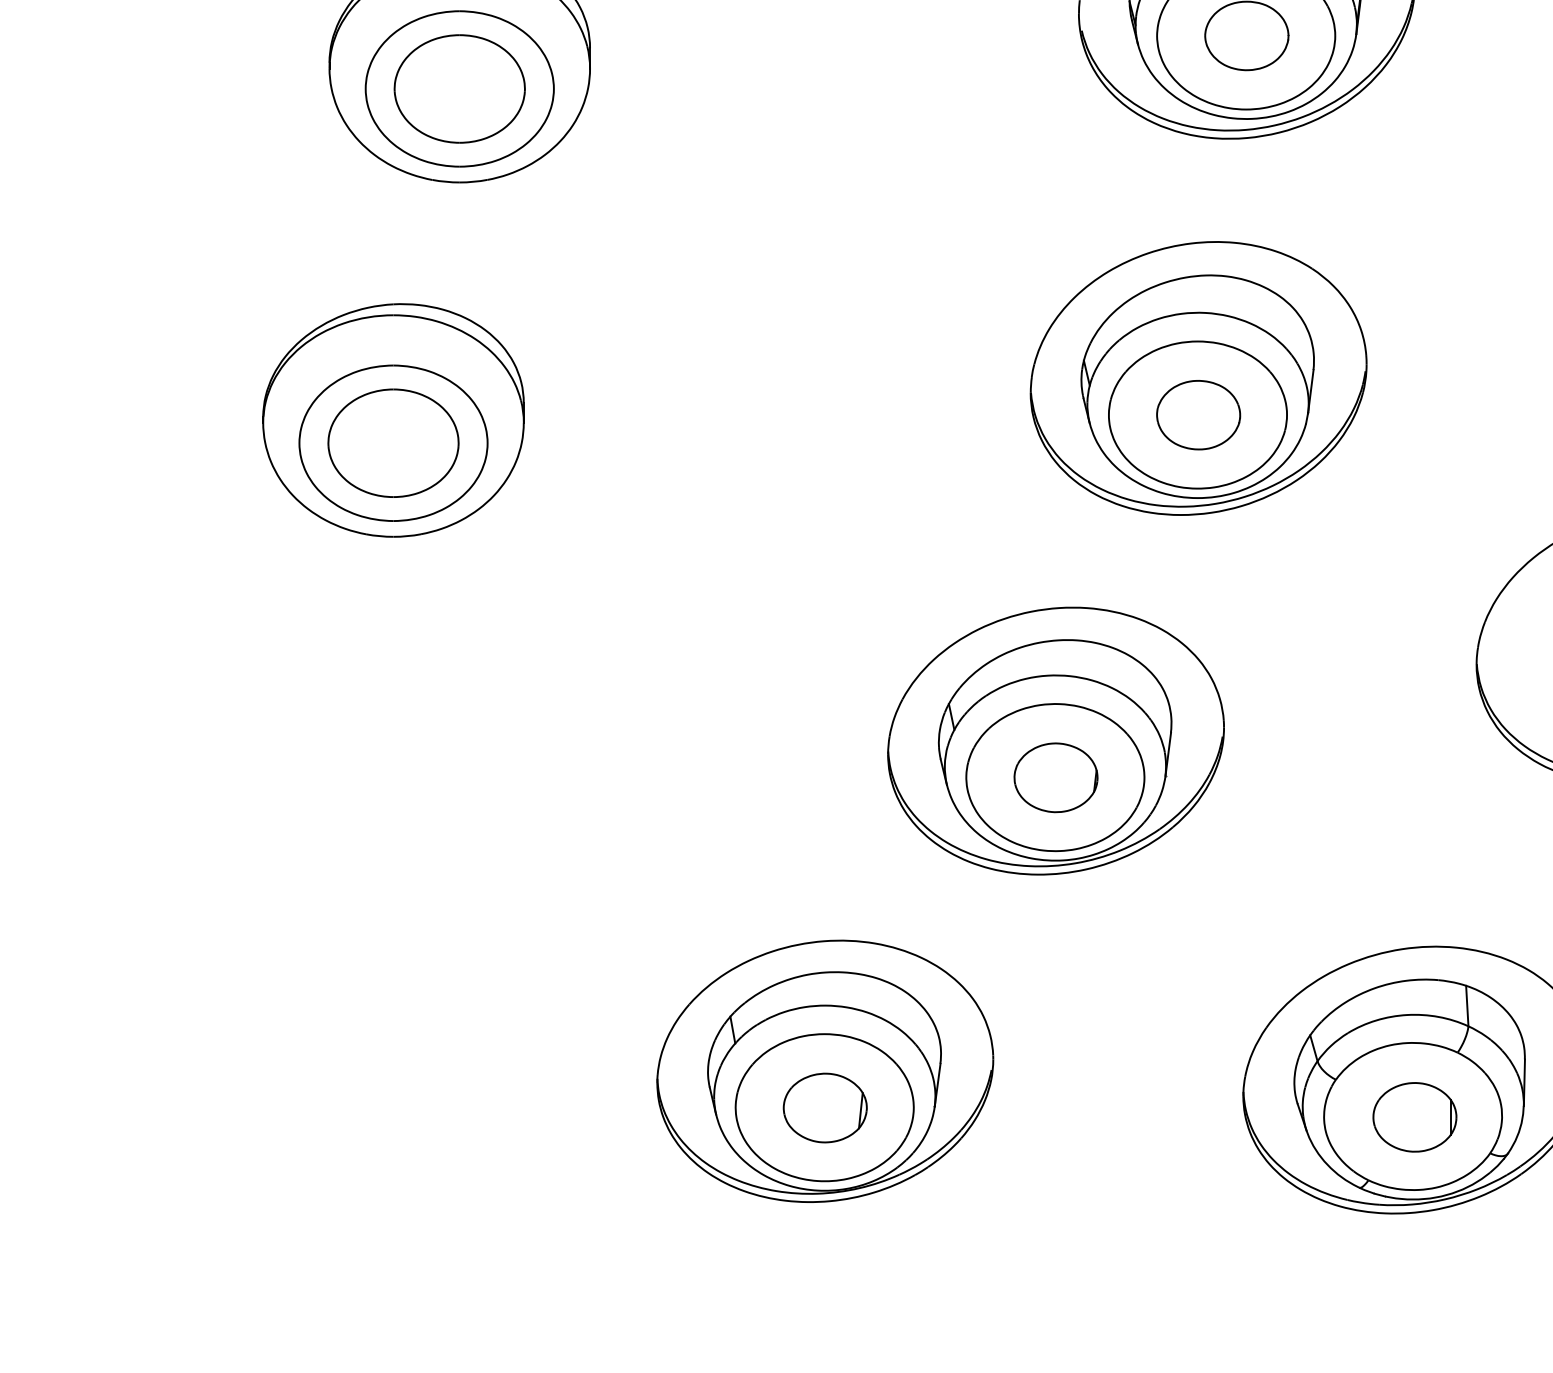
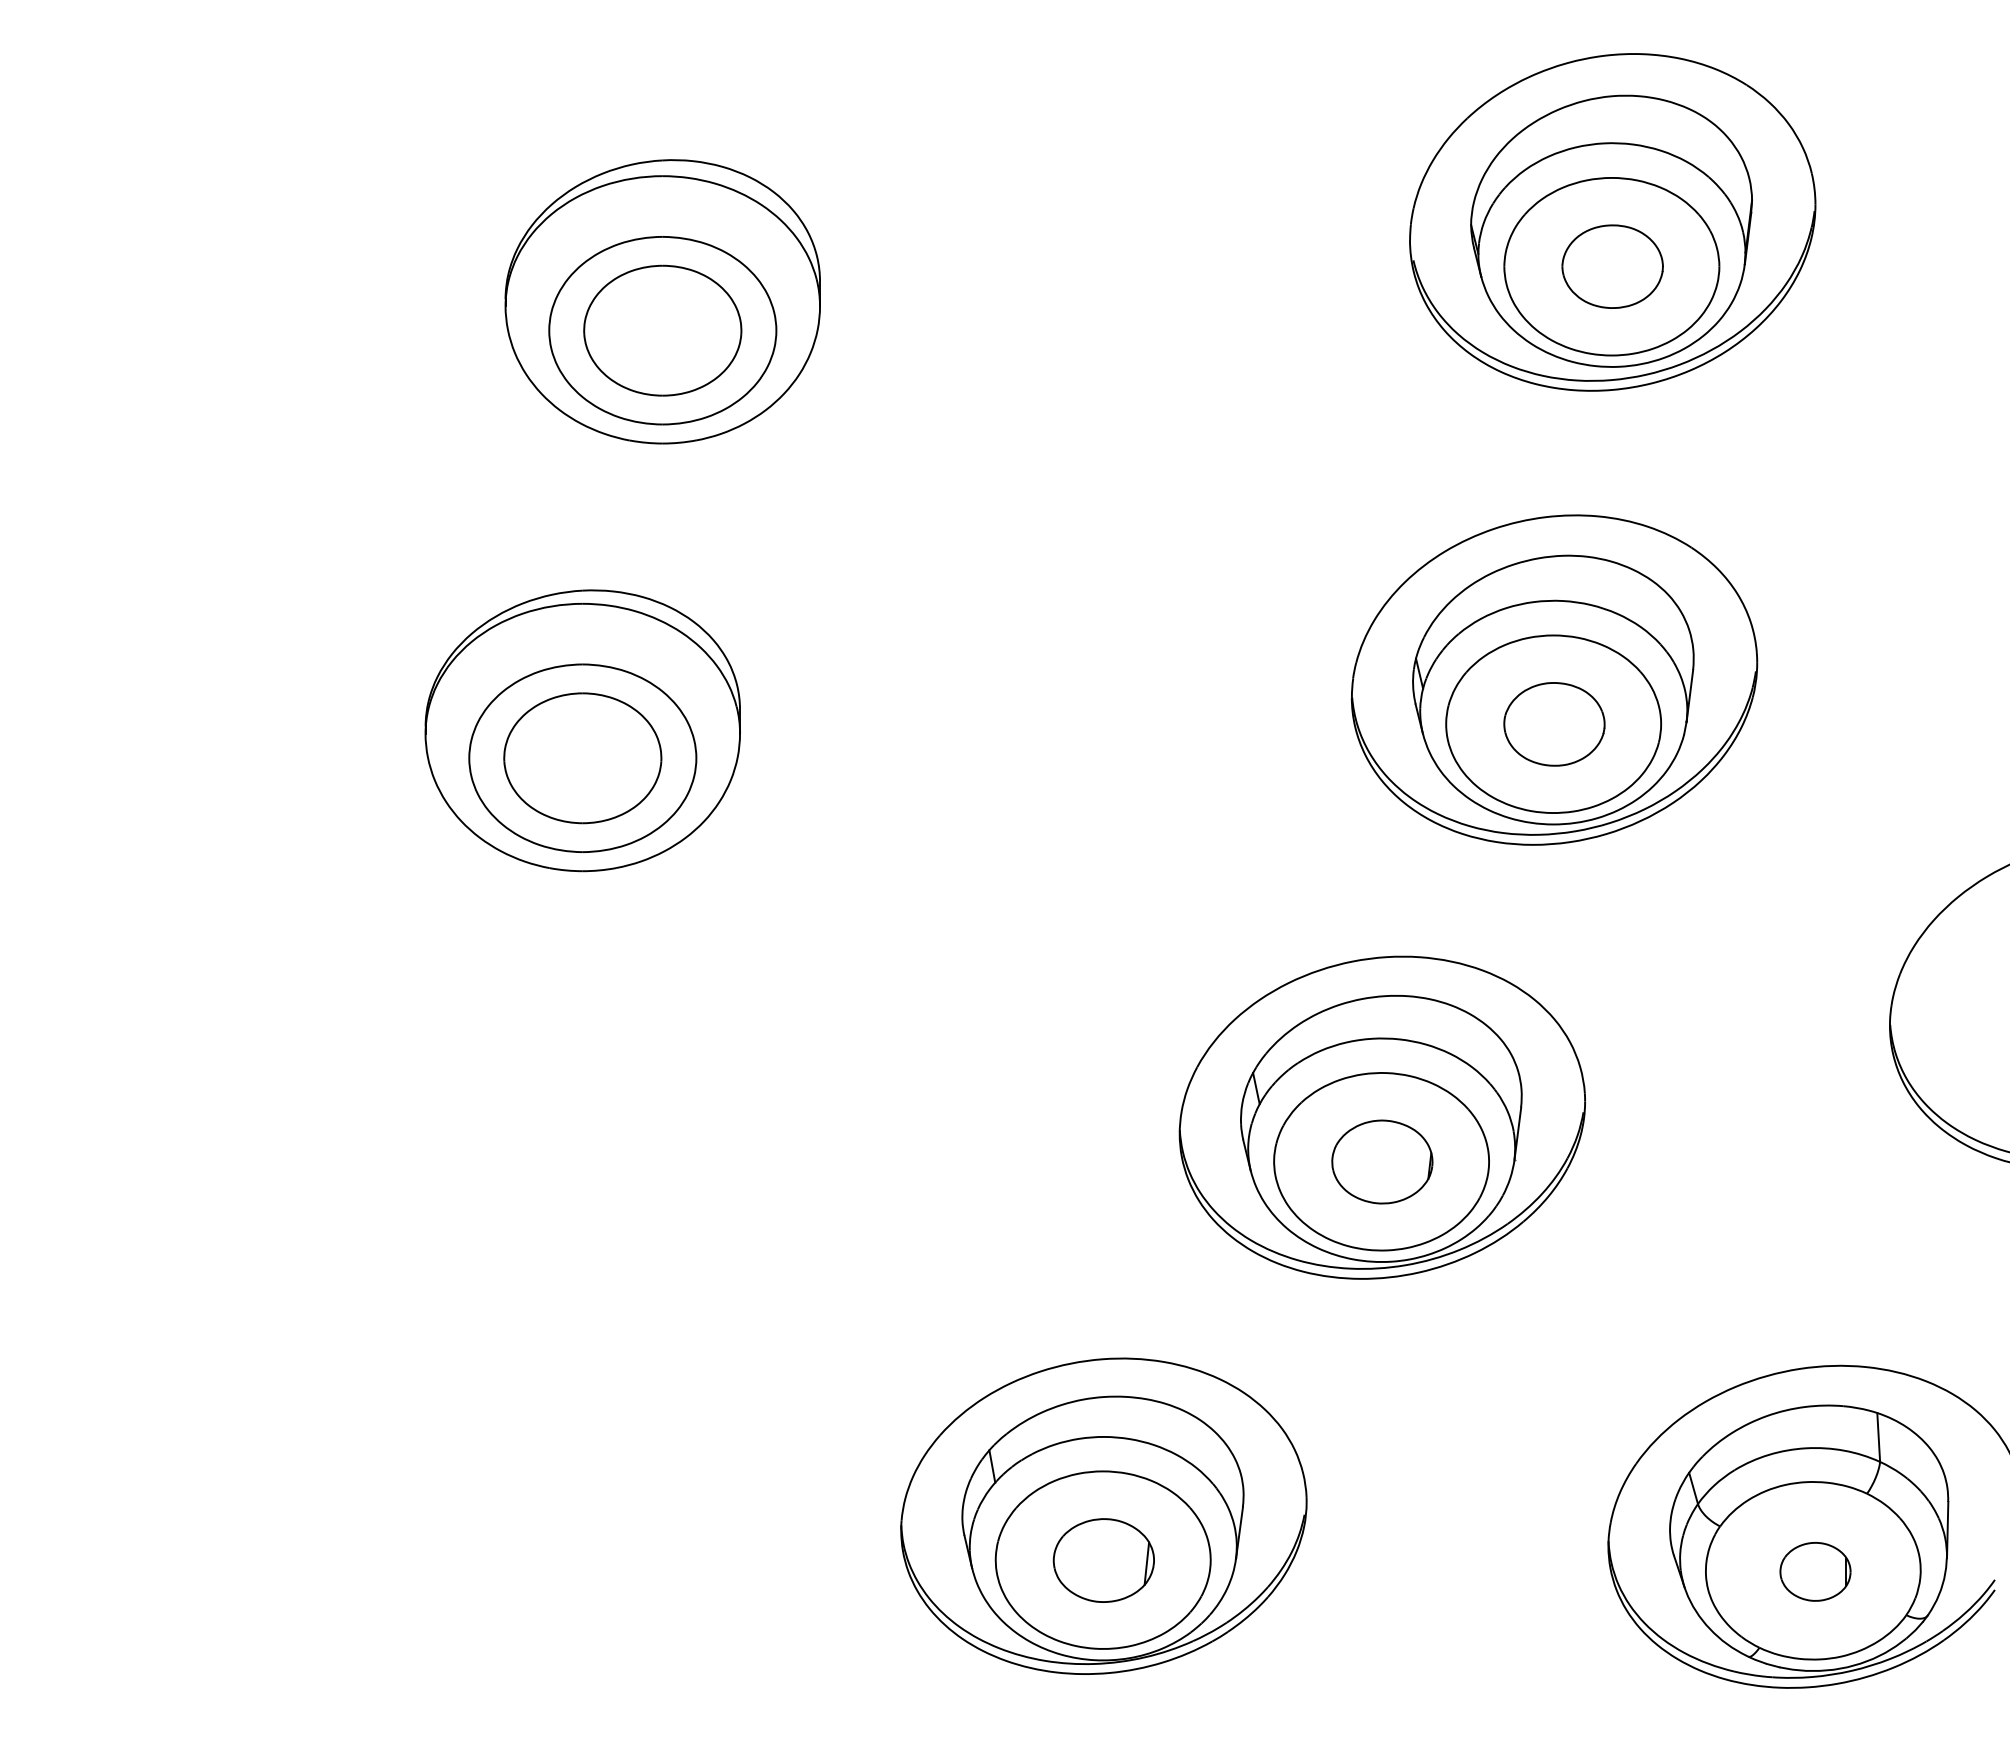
part: (1414, 1117) -> (1815, 1571), size x0.7

